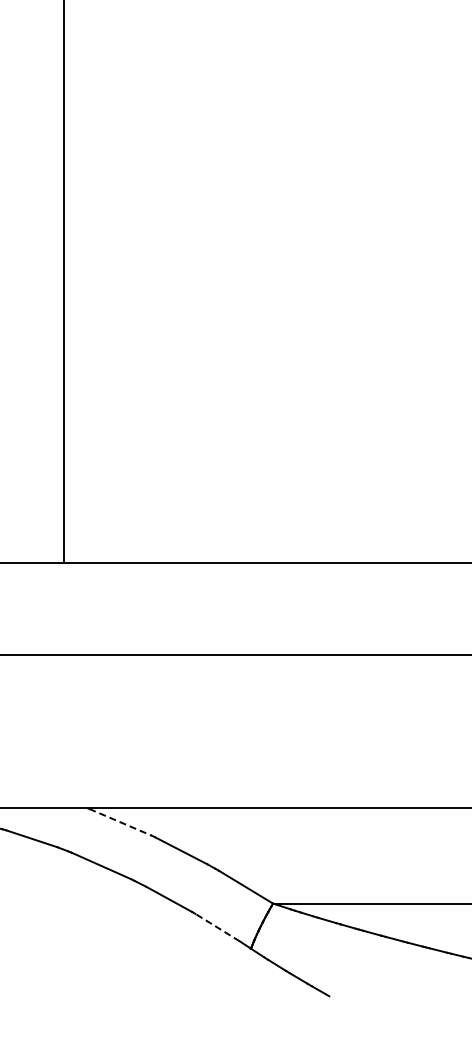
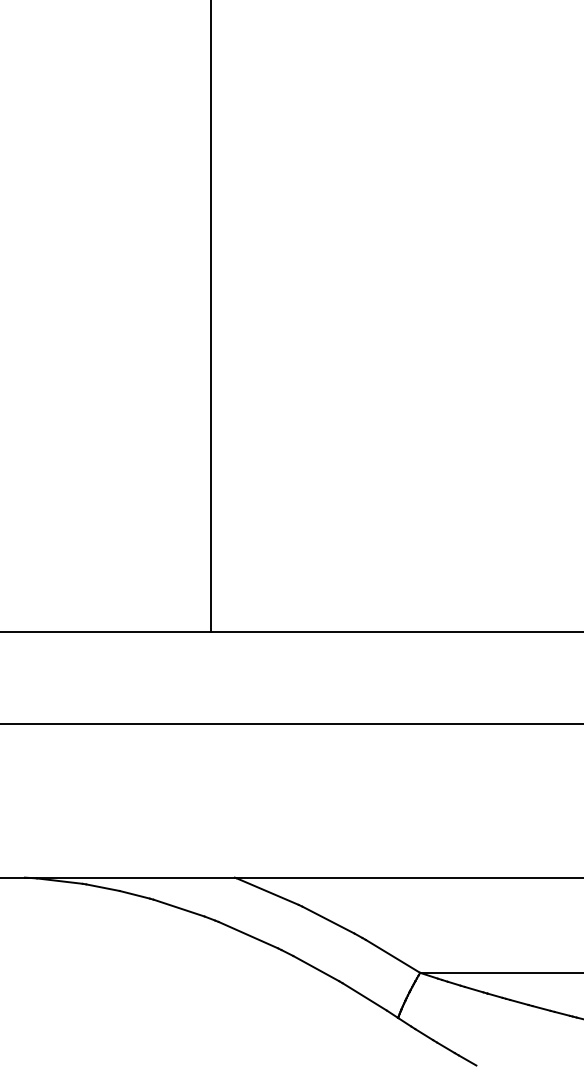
line: (120, 822) -> (267, 891), dashed -> solid
line: (217, 927) -> (364, 996), dashed -> solid

